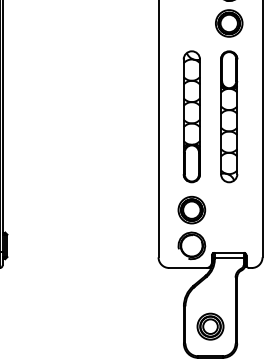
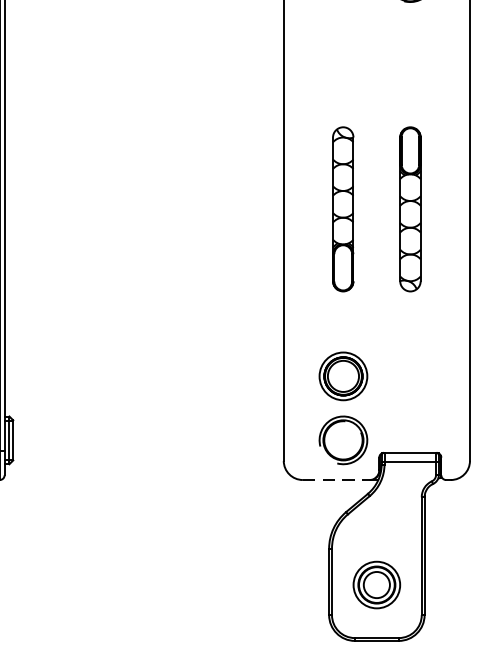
part: (229, 23) -> (410, 42), removed
part: (191, 116) -> (342, 208), size x0.7
part: (229, 116) -> (410, 208), size x0.7
line: (187, 268) -> (335, 480), solid -> dashed

